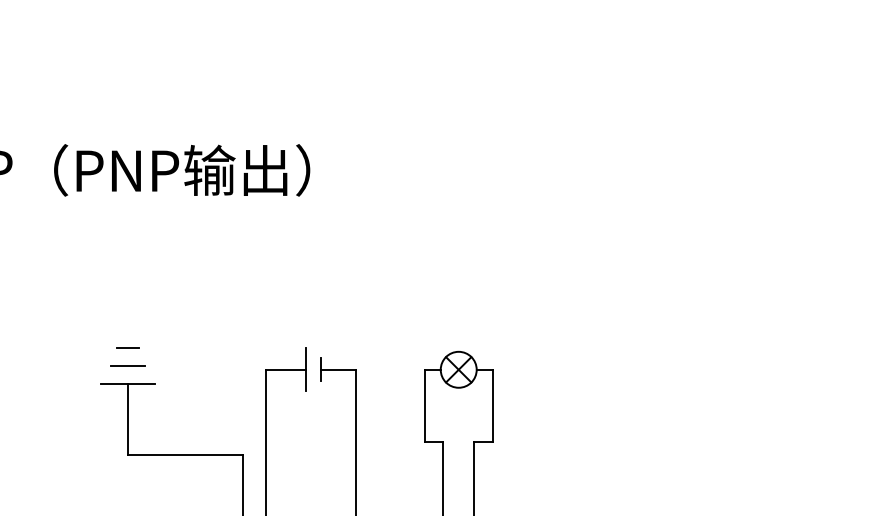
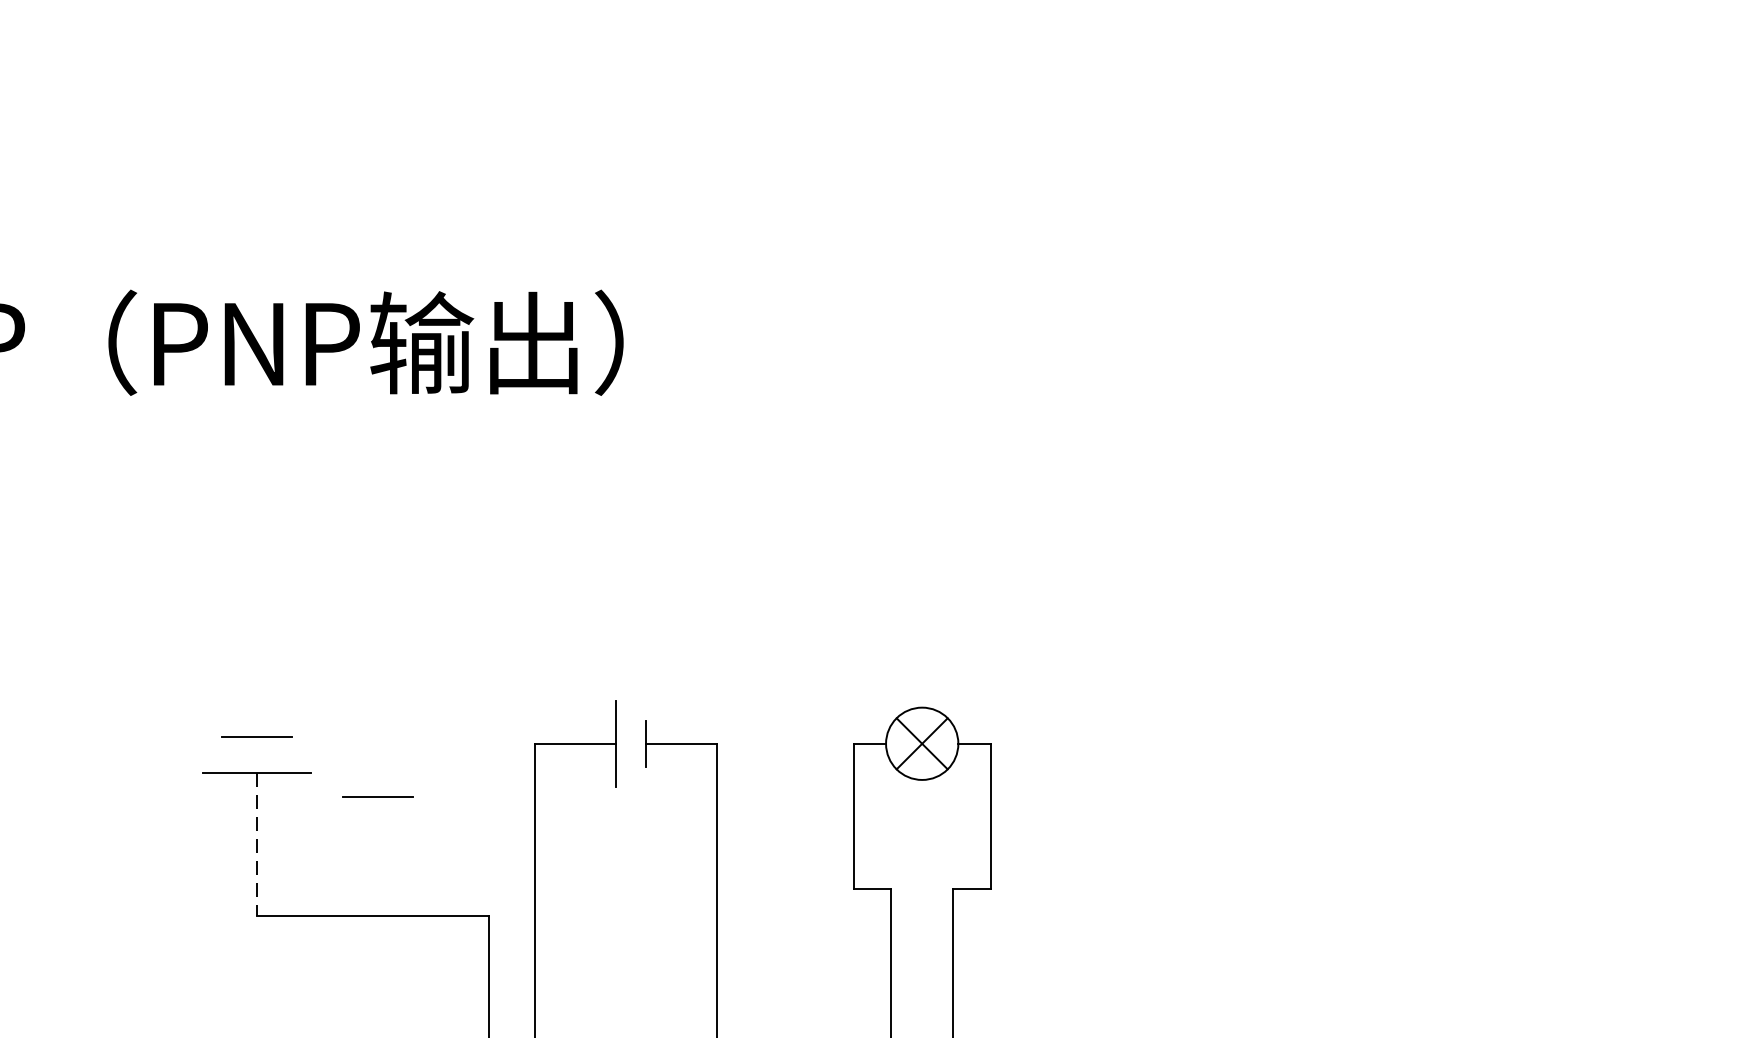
line: (127, 347) -> (256, 698), removed
line: (187, 395) -> (376, 795), added
line: (128, 419) -> (258, 843), solid -> dashed

